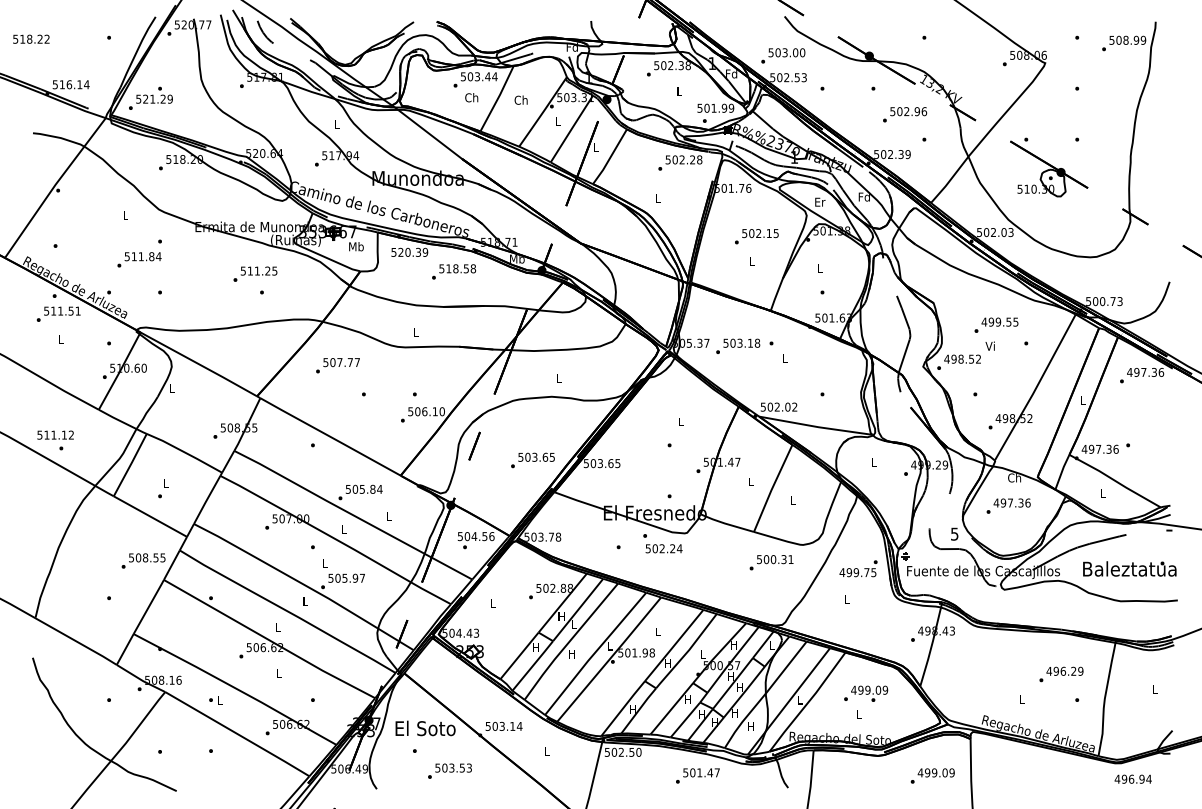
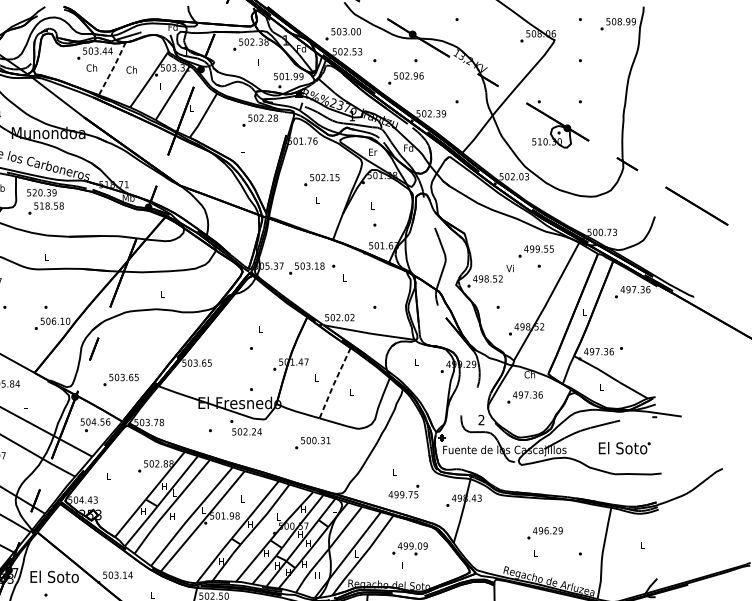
line: (497, 99) -> (112, 69), solid -> dashed
text: (905, 114) -> (406, 78), moved
text: (454, 271) -> (46, 208), moved
text: (996, 324) -> (536, 250), moved
text: (532, 460) -> (120, 380), moved
line: (772, 488) -> (334, 383), solid -> dashed
text: (954, 533) -> (481, 419), 5 -> 2
text: (771, 562) -> (312, 442), moved
text: (858, 568) -> (403, 491), moved
text: (1129, 568) -> (622, 447), Baleztatua -> El Soto
text: (1061, 674) -> (545, 533), moved

